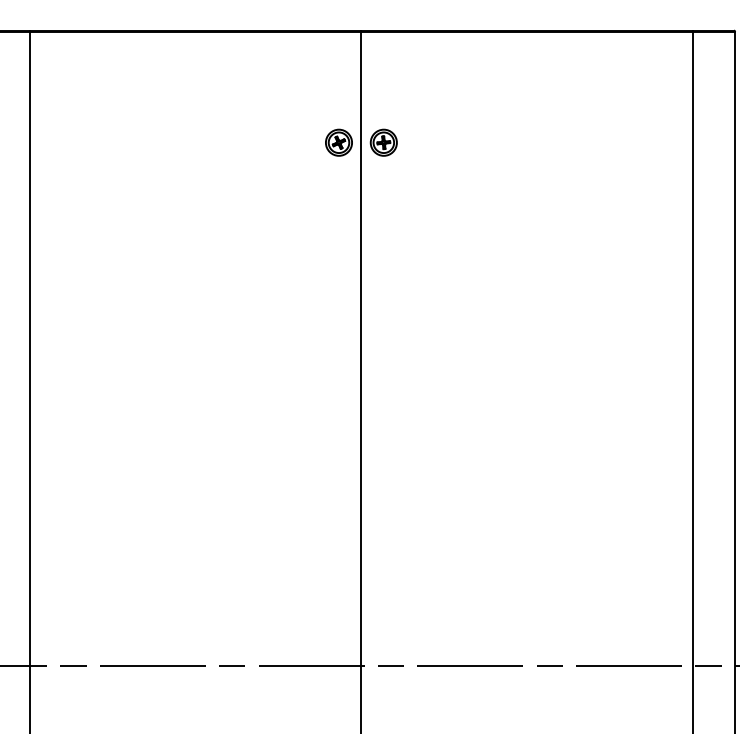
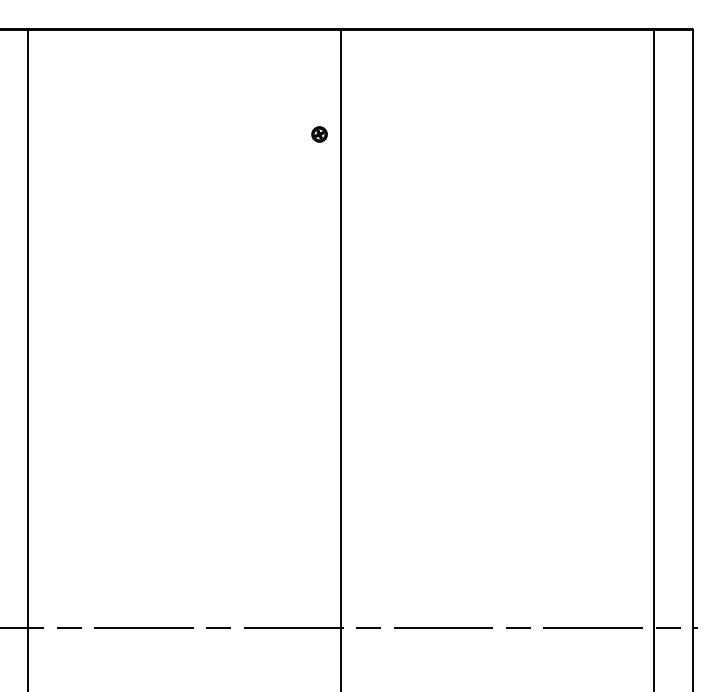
part: (338, 142) -> (319, 134), size x0.6
part: (383, 142) -> (361, 134), removed

